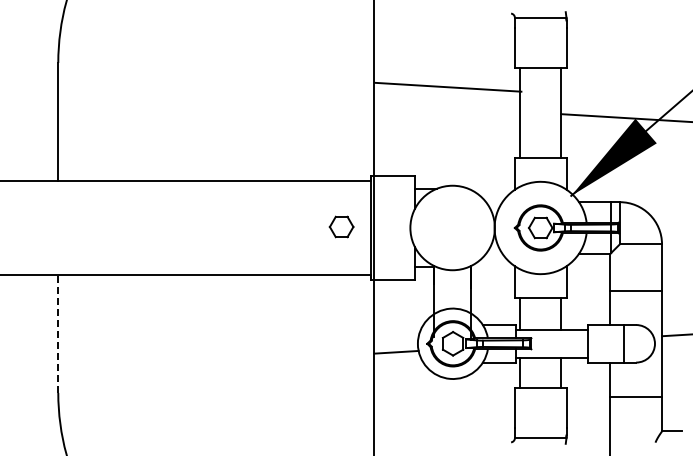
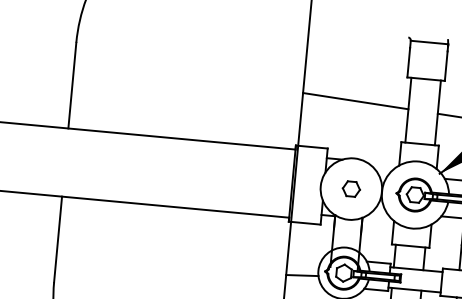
line: (448, 86) -> (355, 100), moved
part: (341, 226) -> (351, 188), moved
line: (58, 333) -> (58, 239), dashed -> solid

